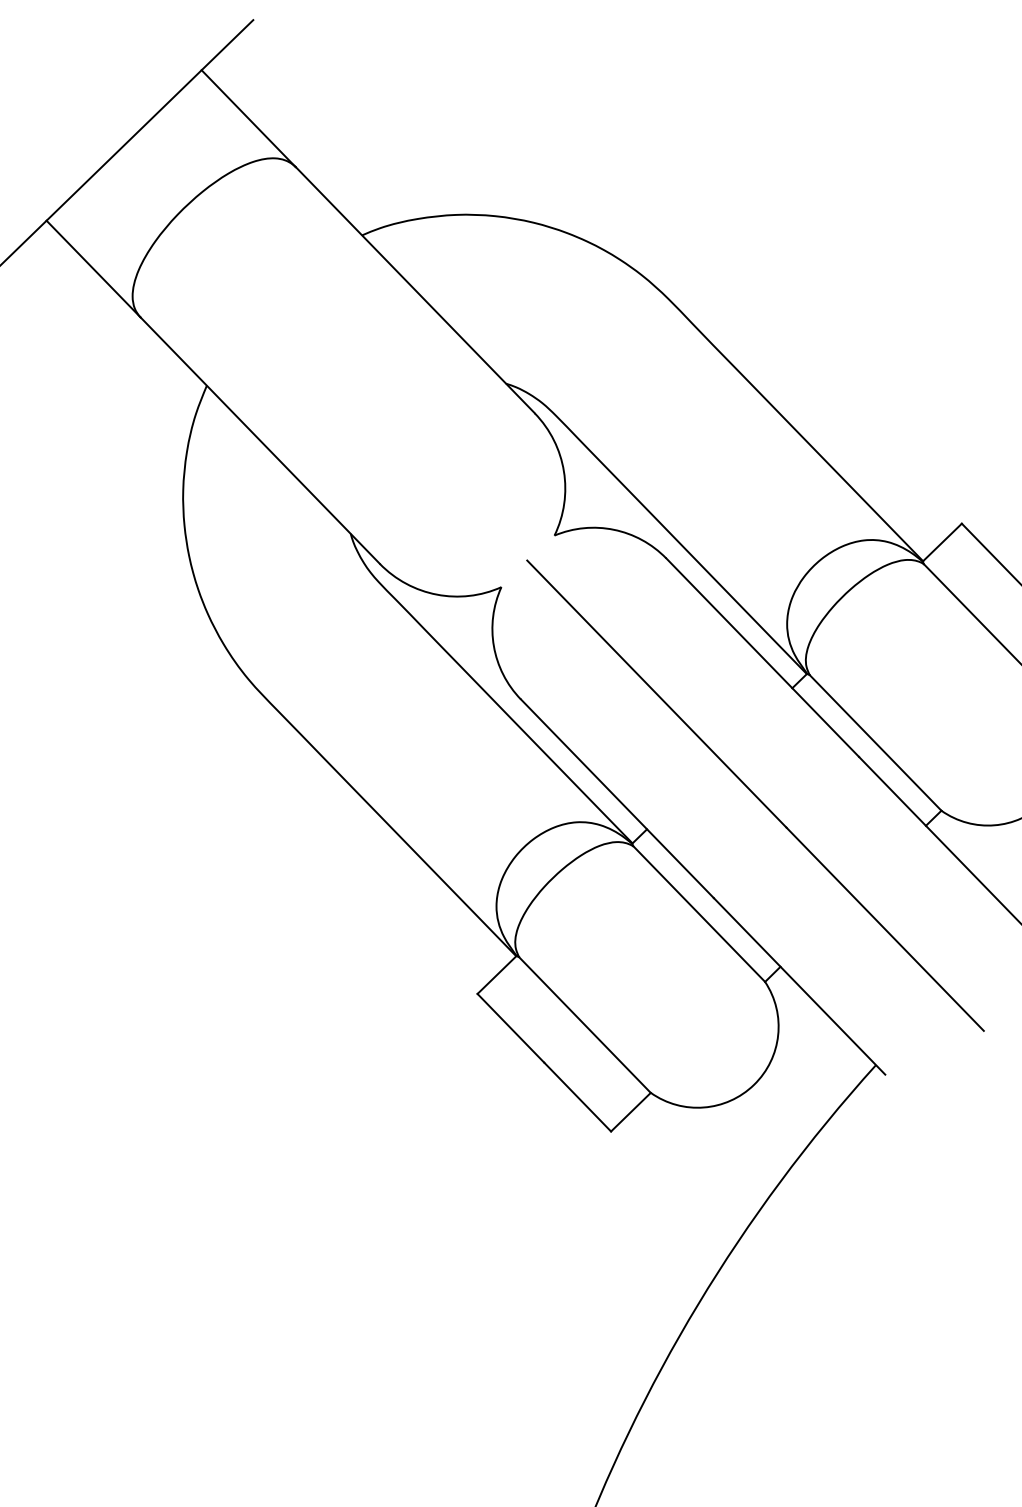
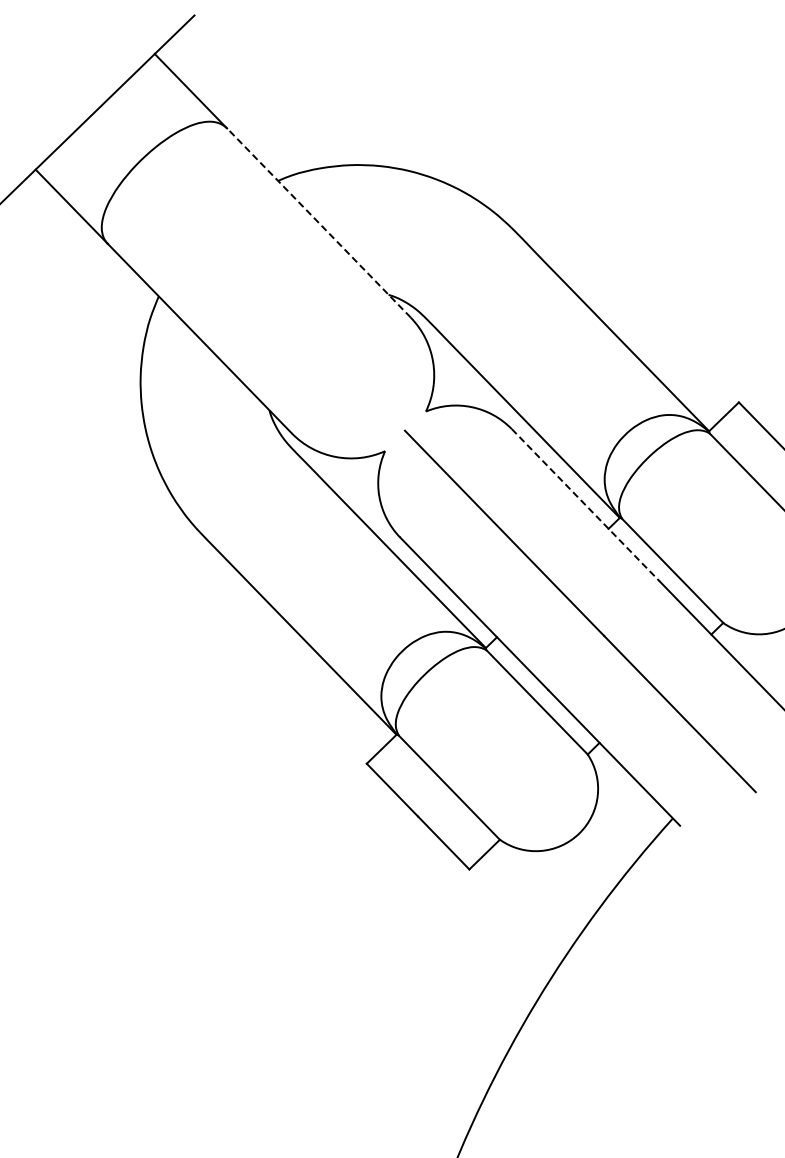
line: (414, 289) -> (318, 222), solid -> dashed
line: (763, 657) -> (586, 505), solid -> dashed

